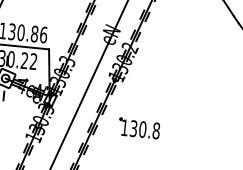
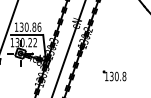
part: (138, 127) -> (114, 75), moved

